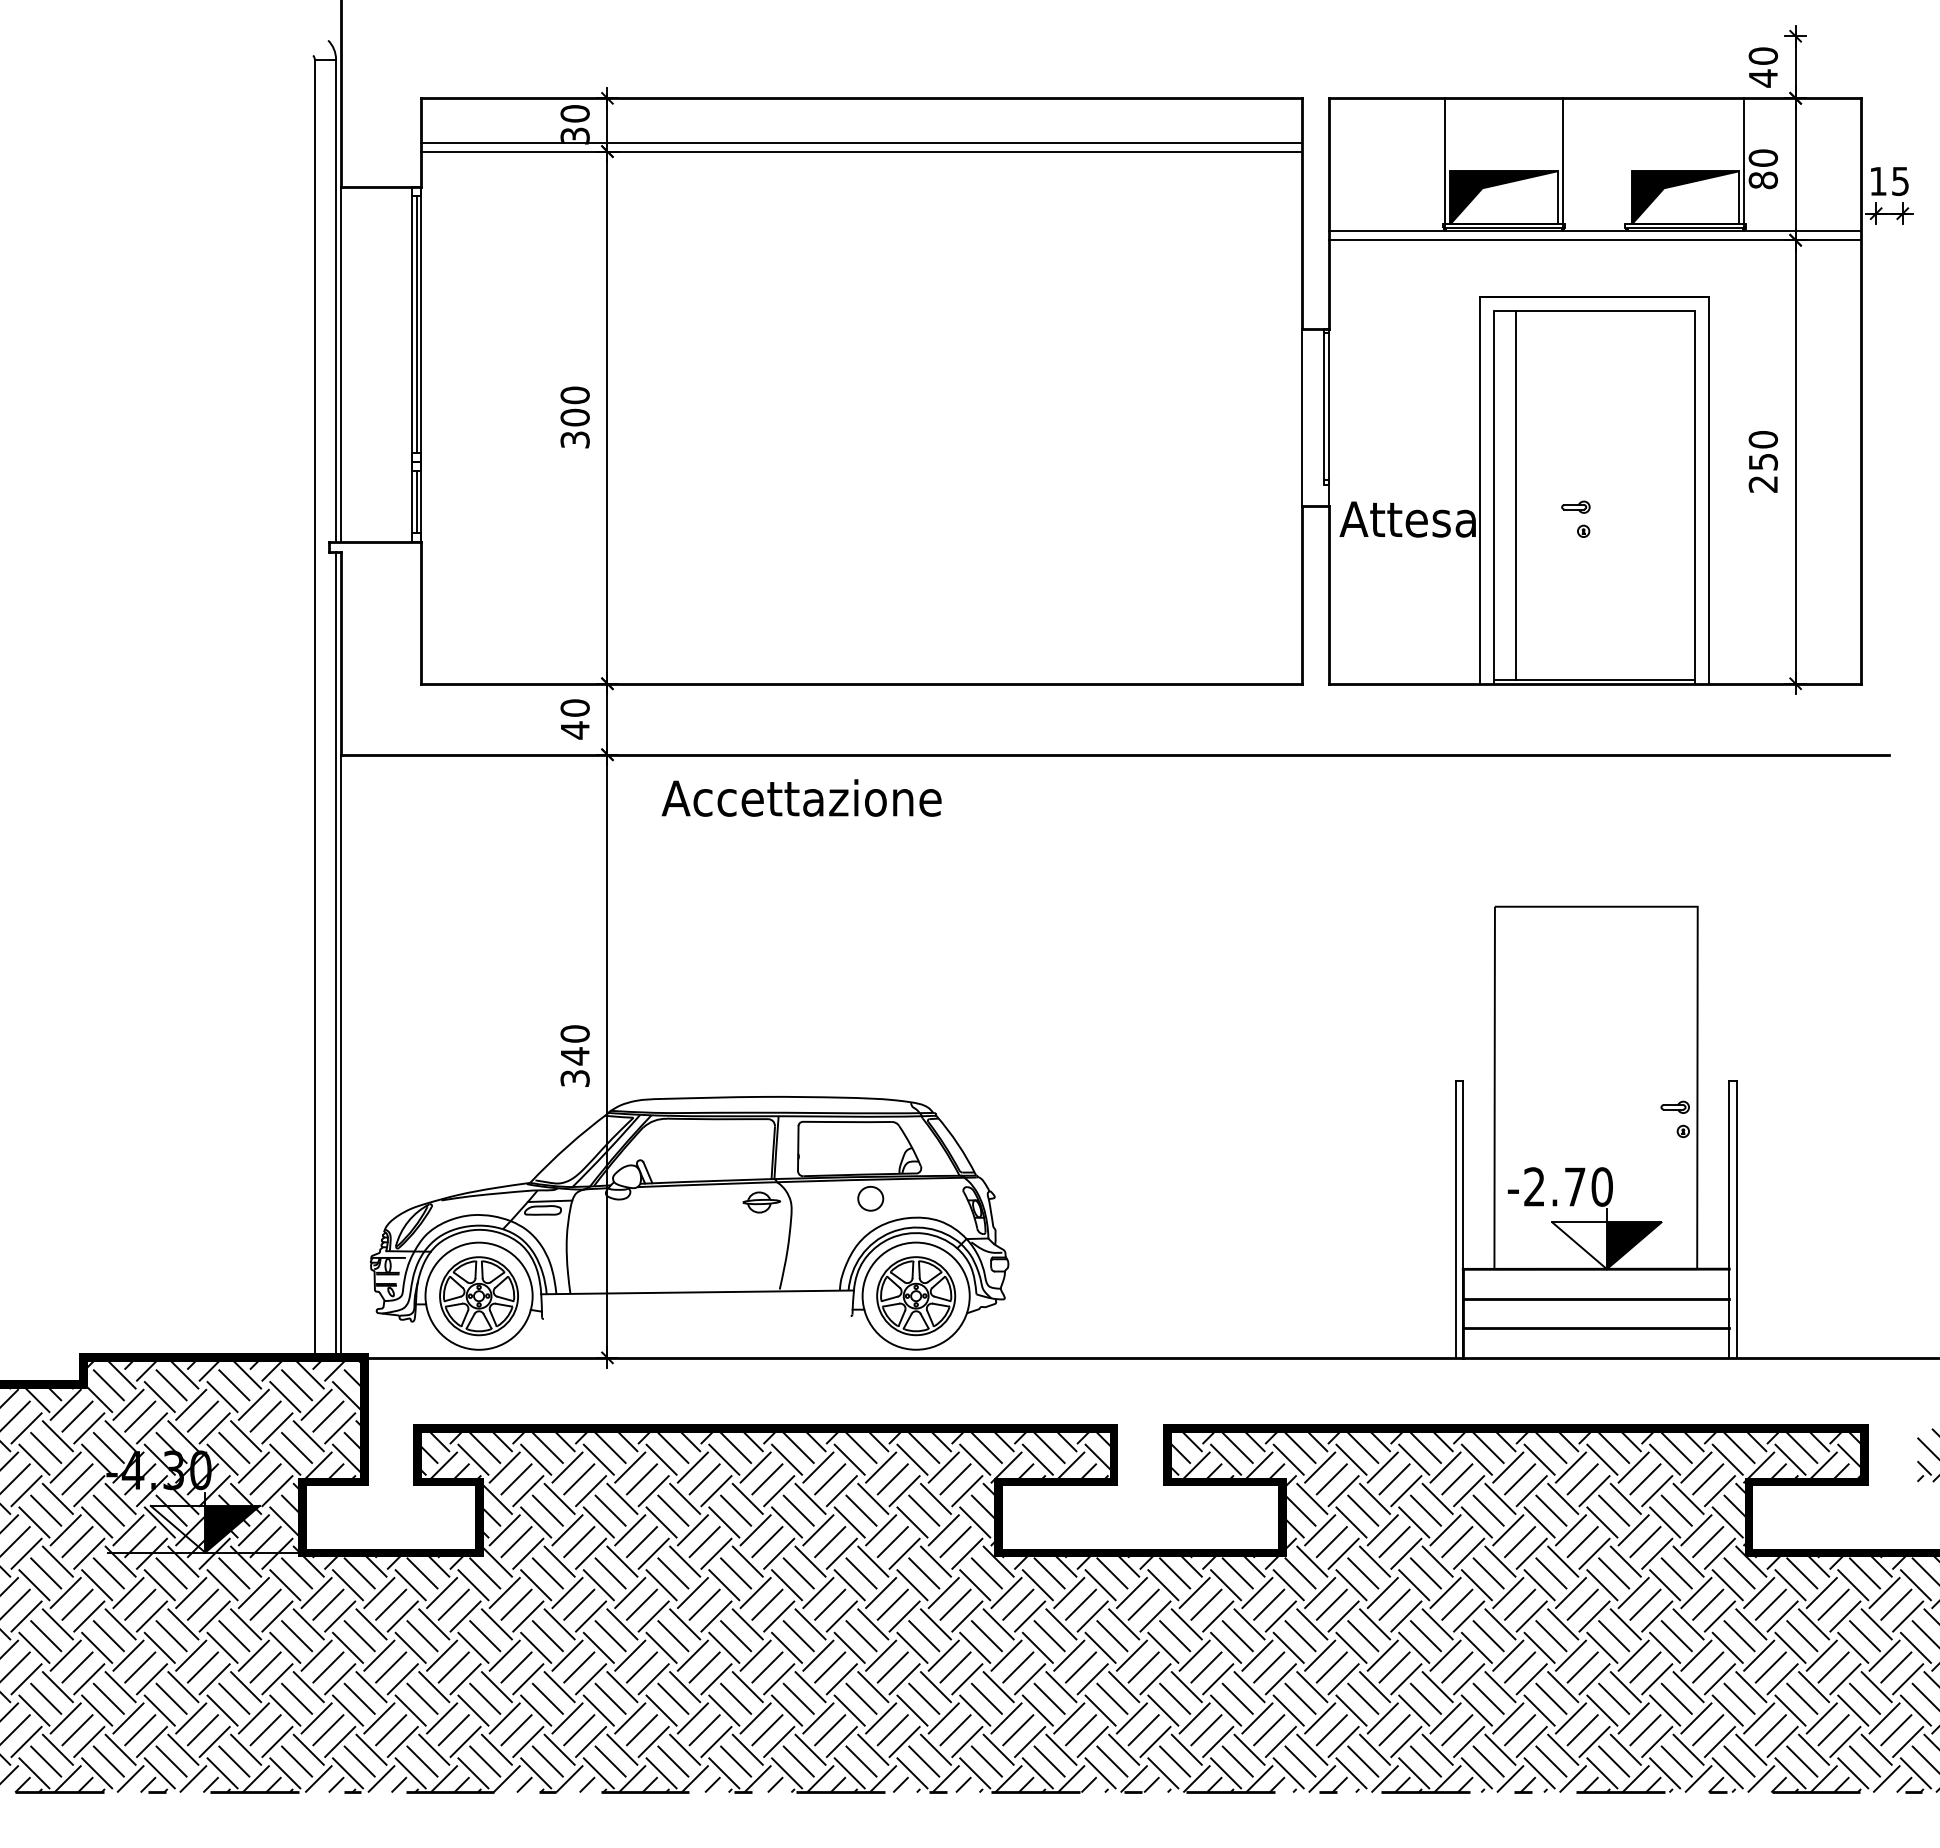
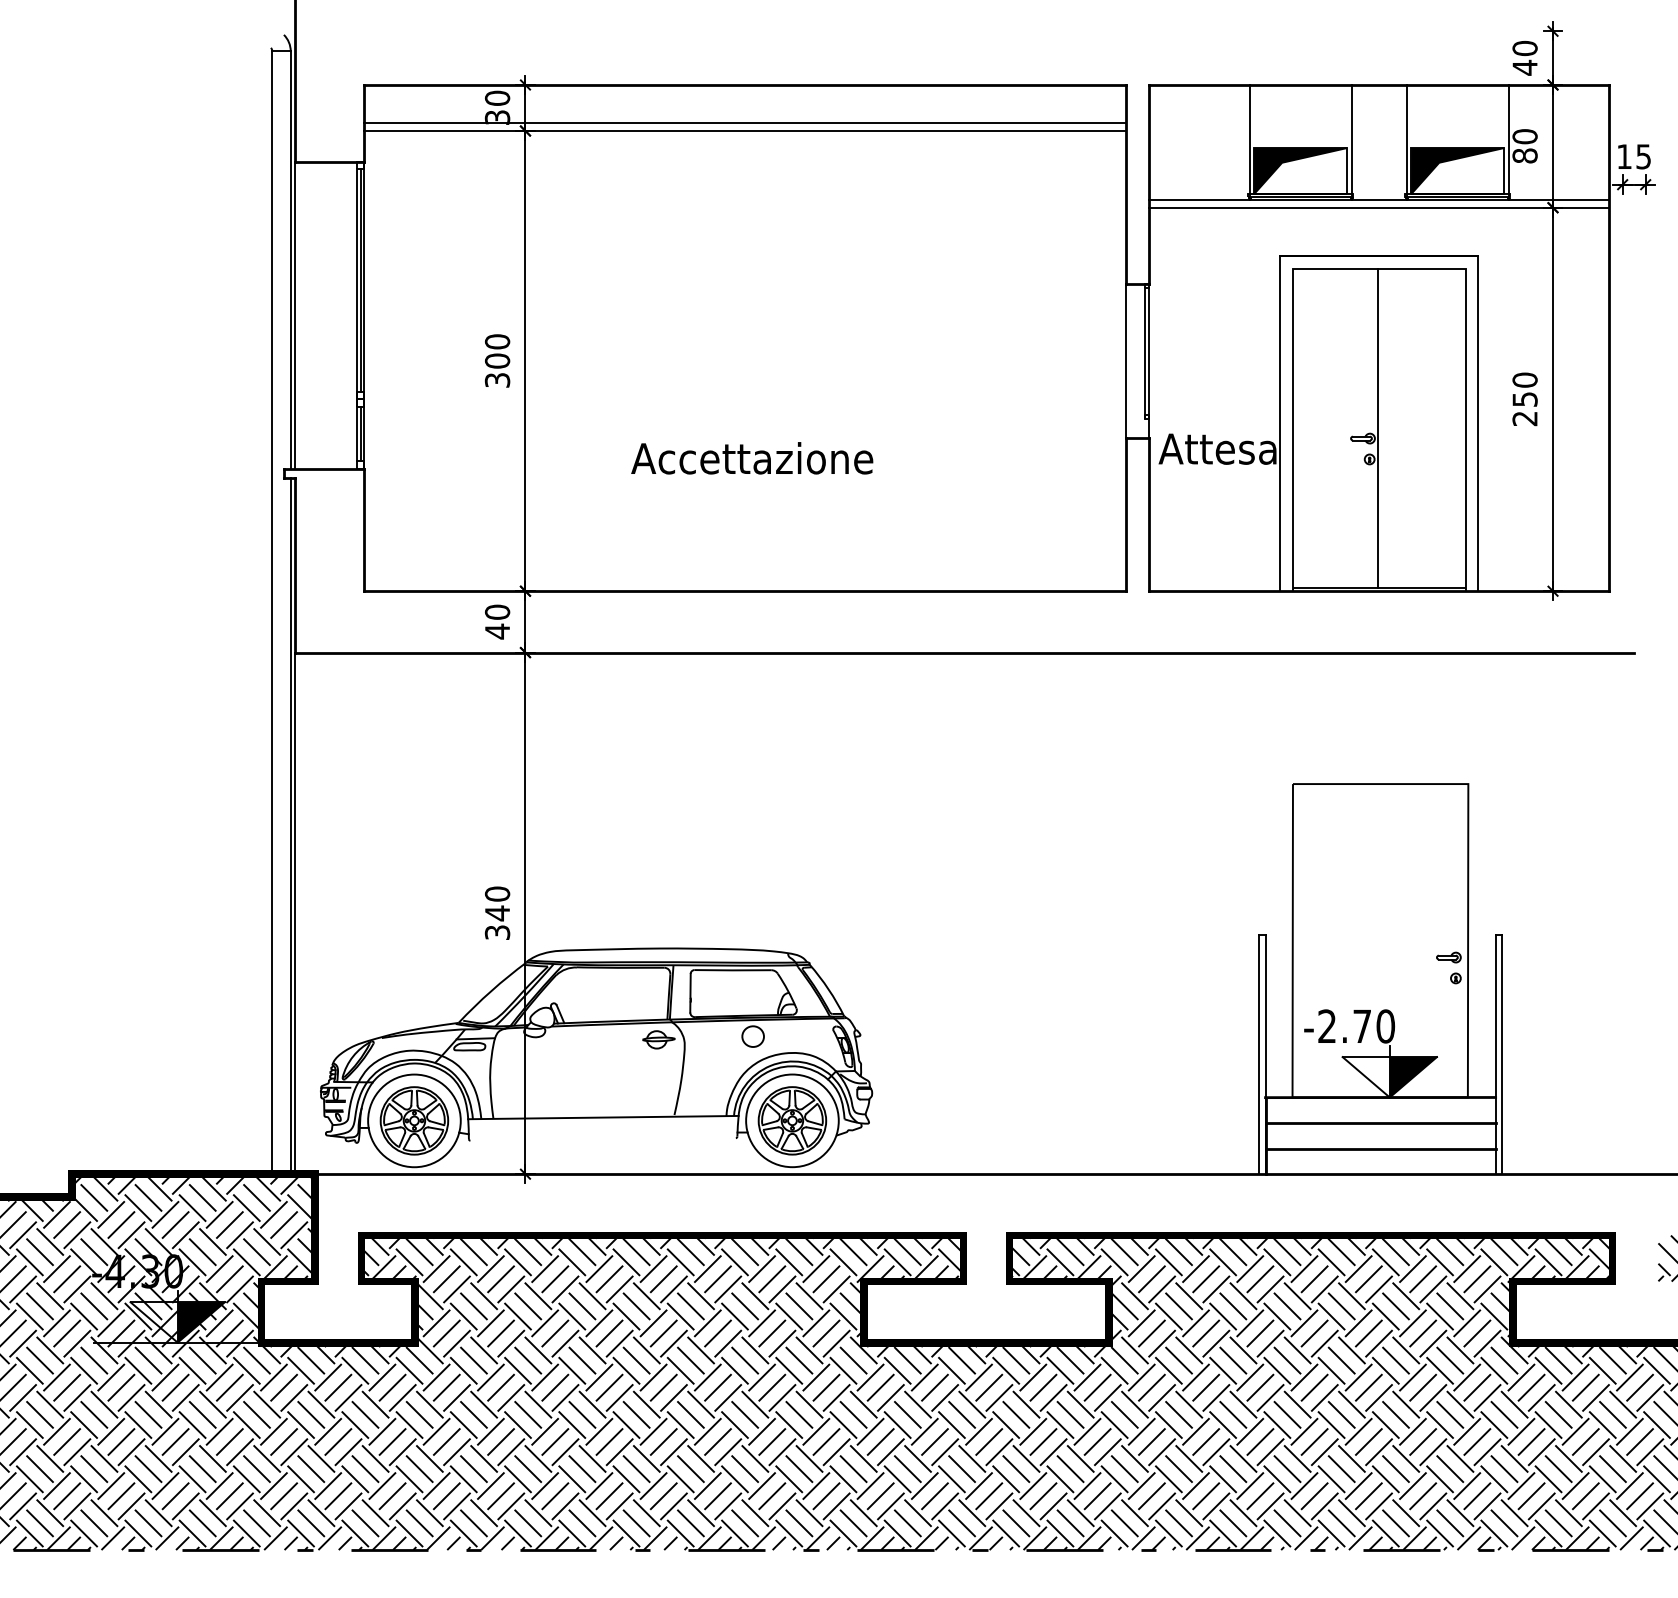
line: (1626, 164) -> (1406, 142), added
line: (1515, 495) -> (1378, 428), moved
text: (801, 797) -> (752, 457), moved

